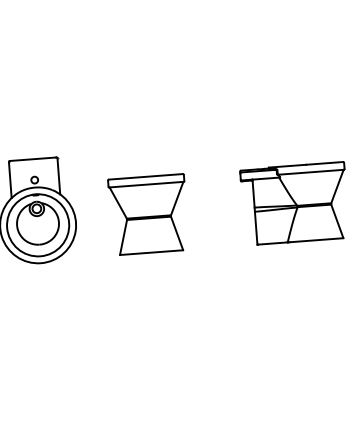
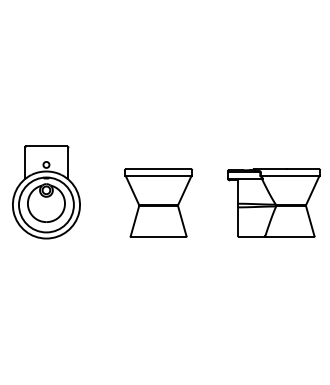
part: (148, 214) -> (158, 202), moved

